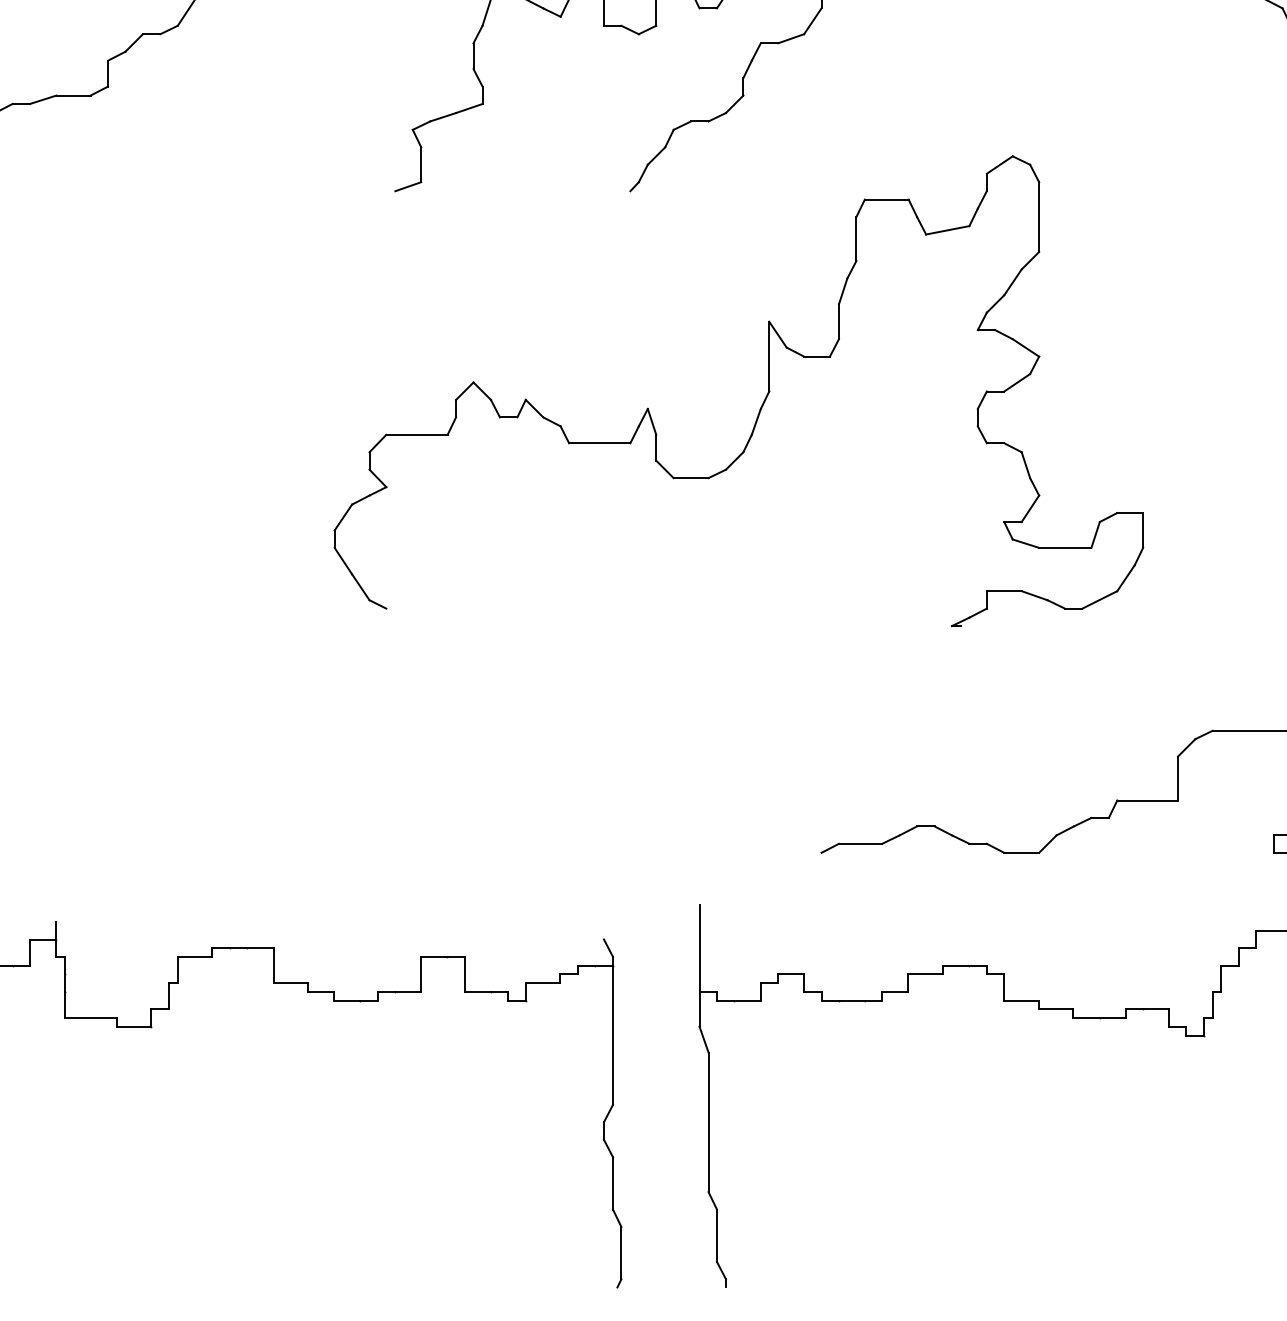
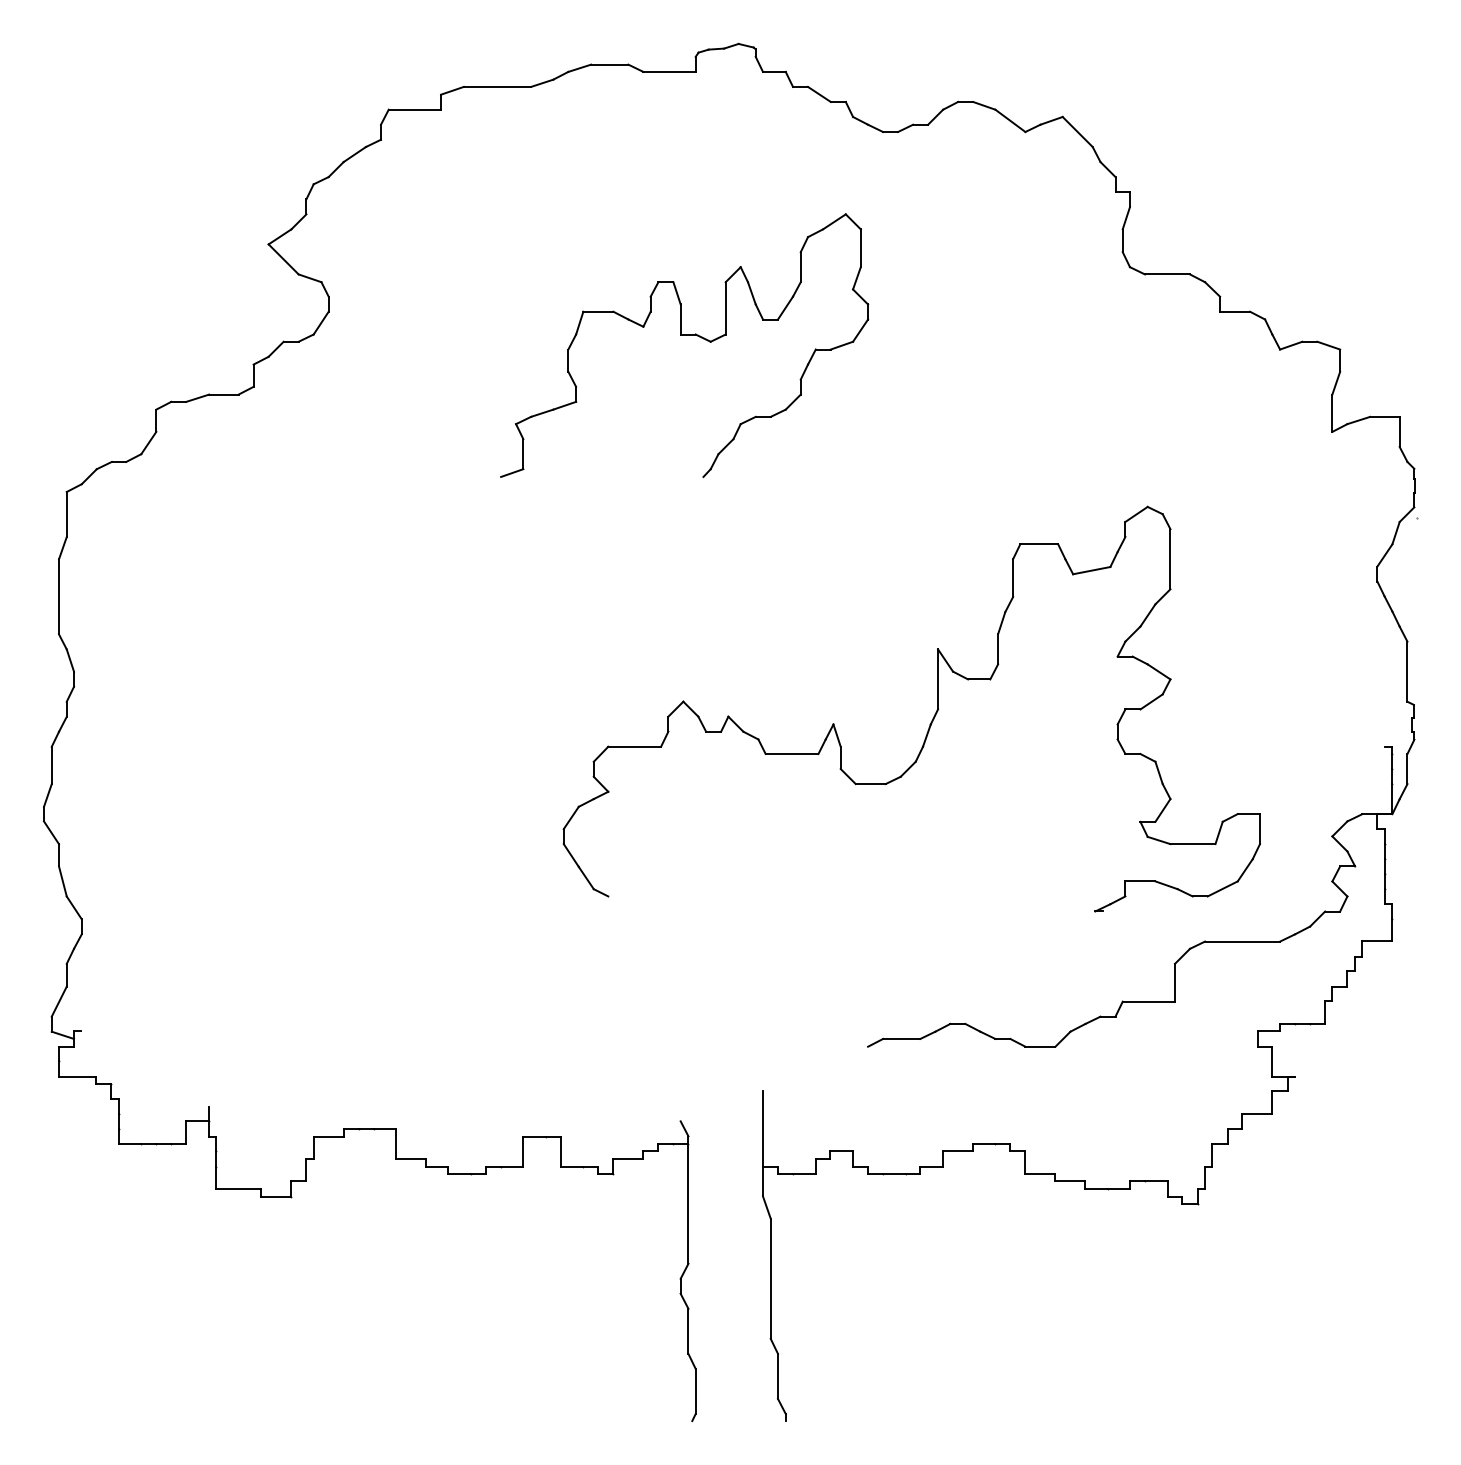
part: (762, 402) -> (932, 718), moved

